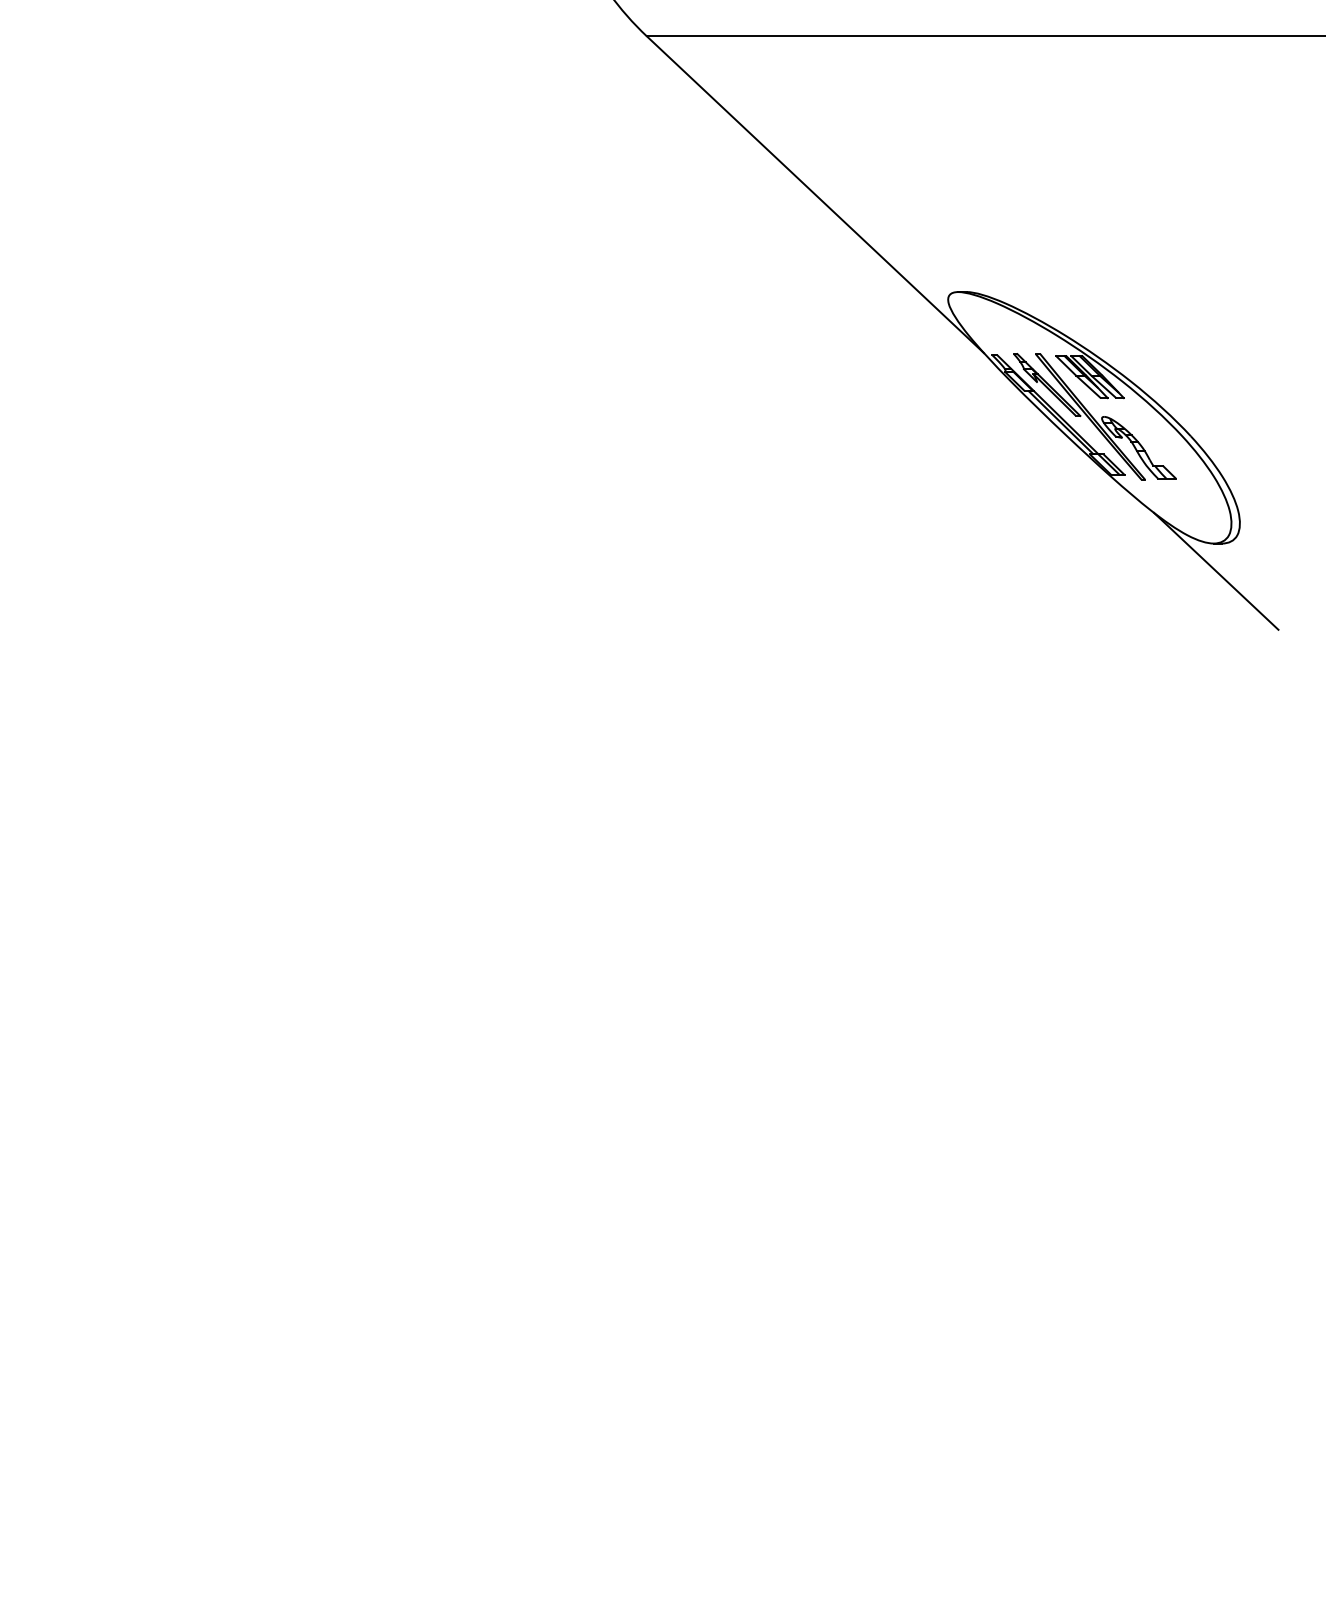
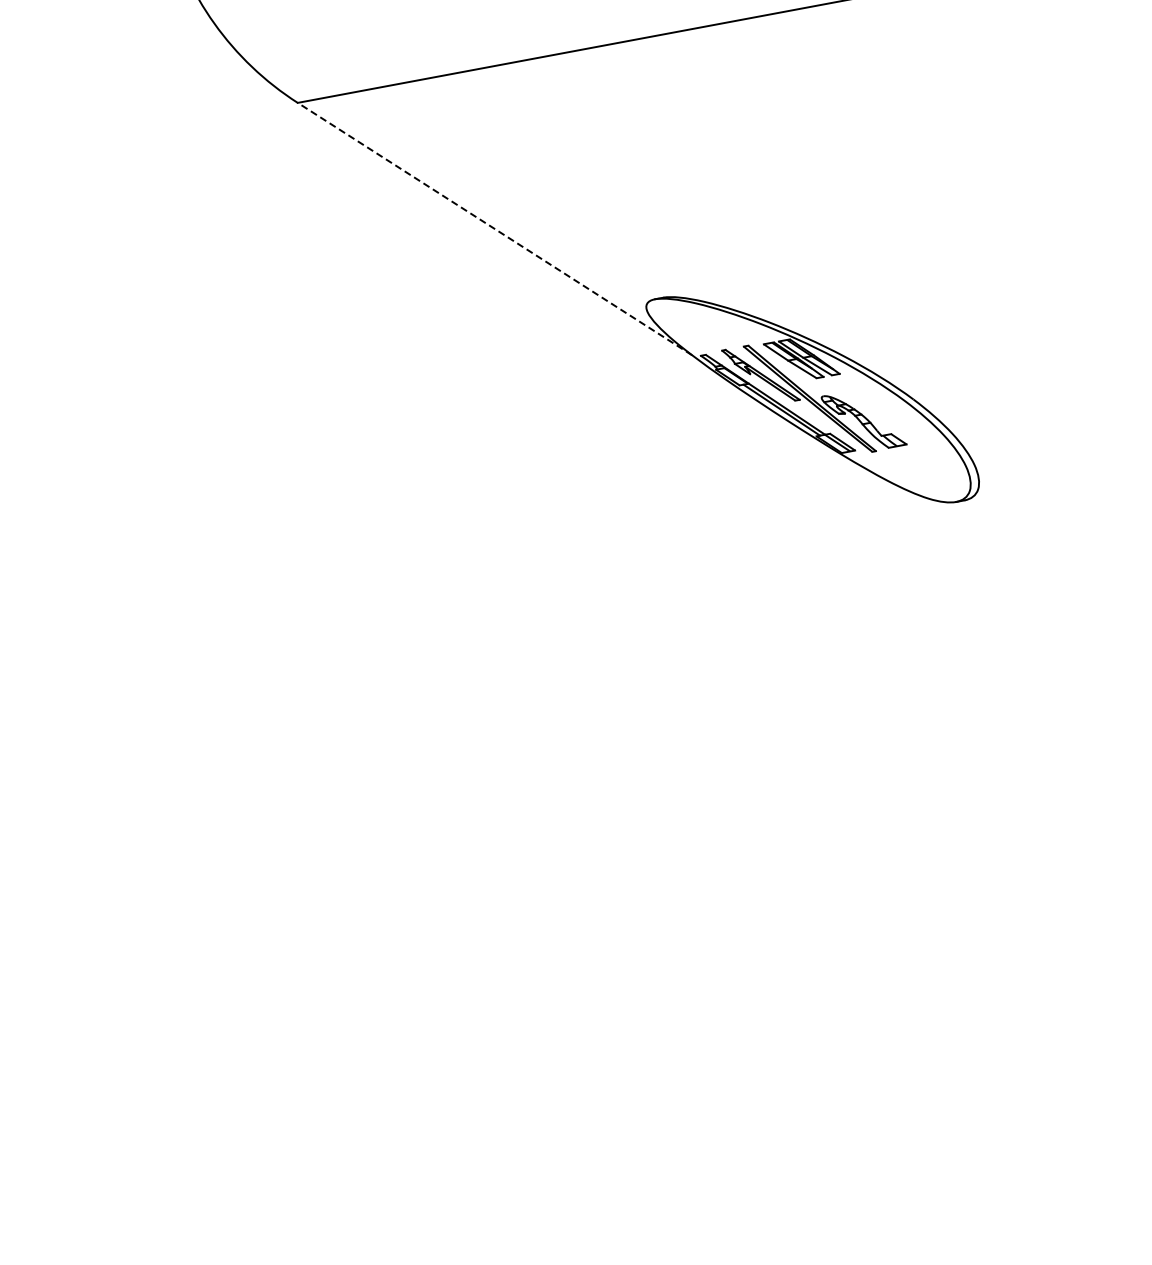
line: (815, 194) -> (494, 228), solid -> dashed
line: (1216, 570) -> (963, 528), removed

